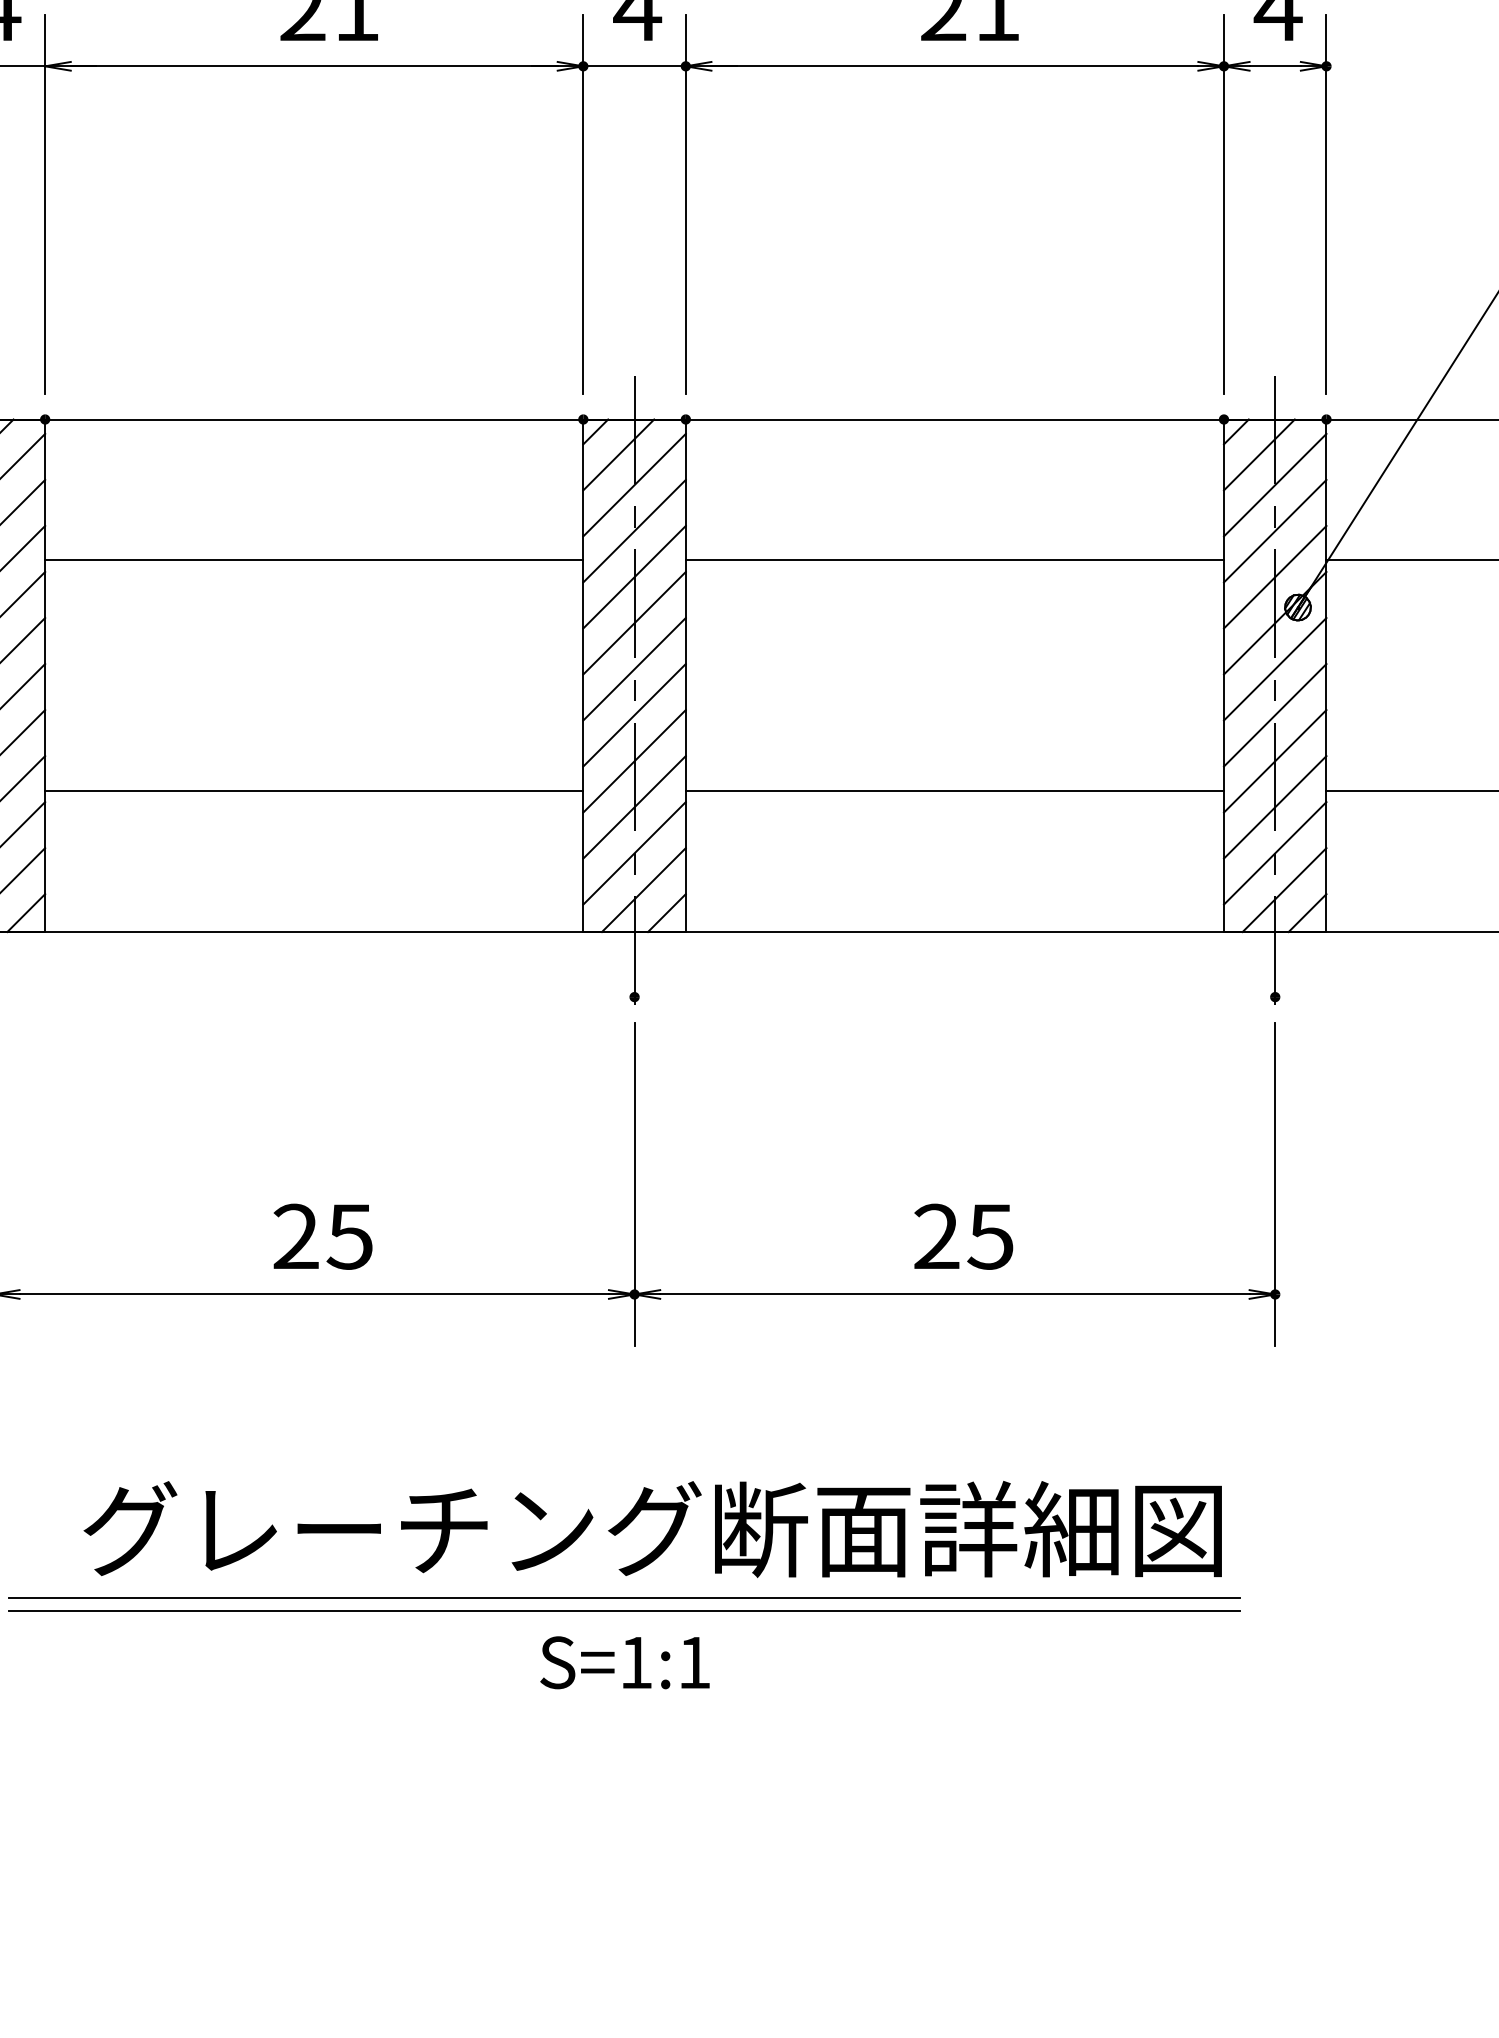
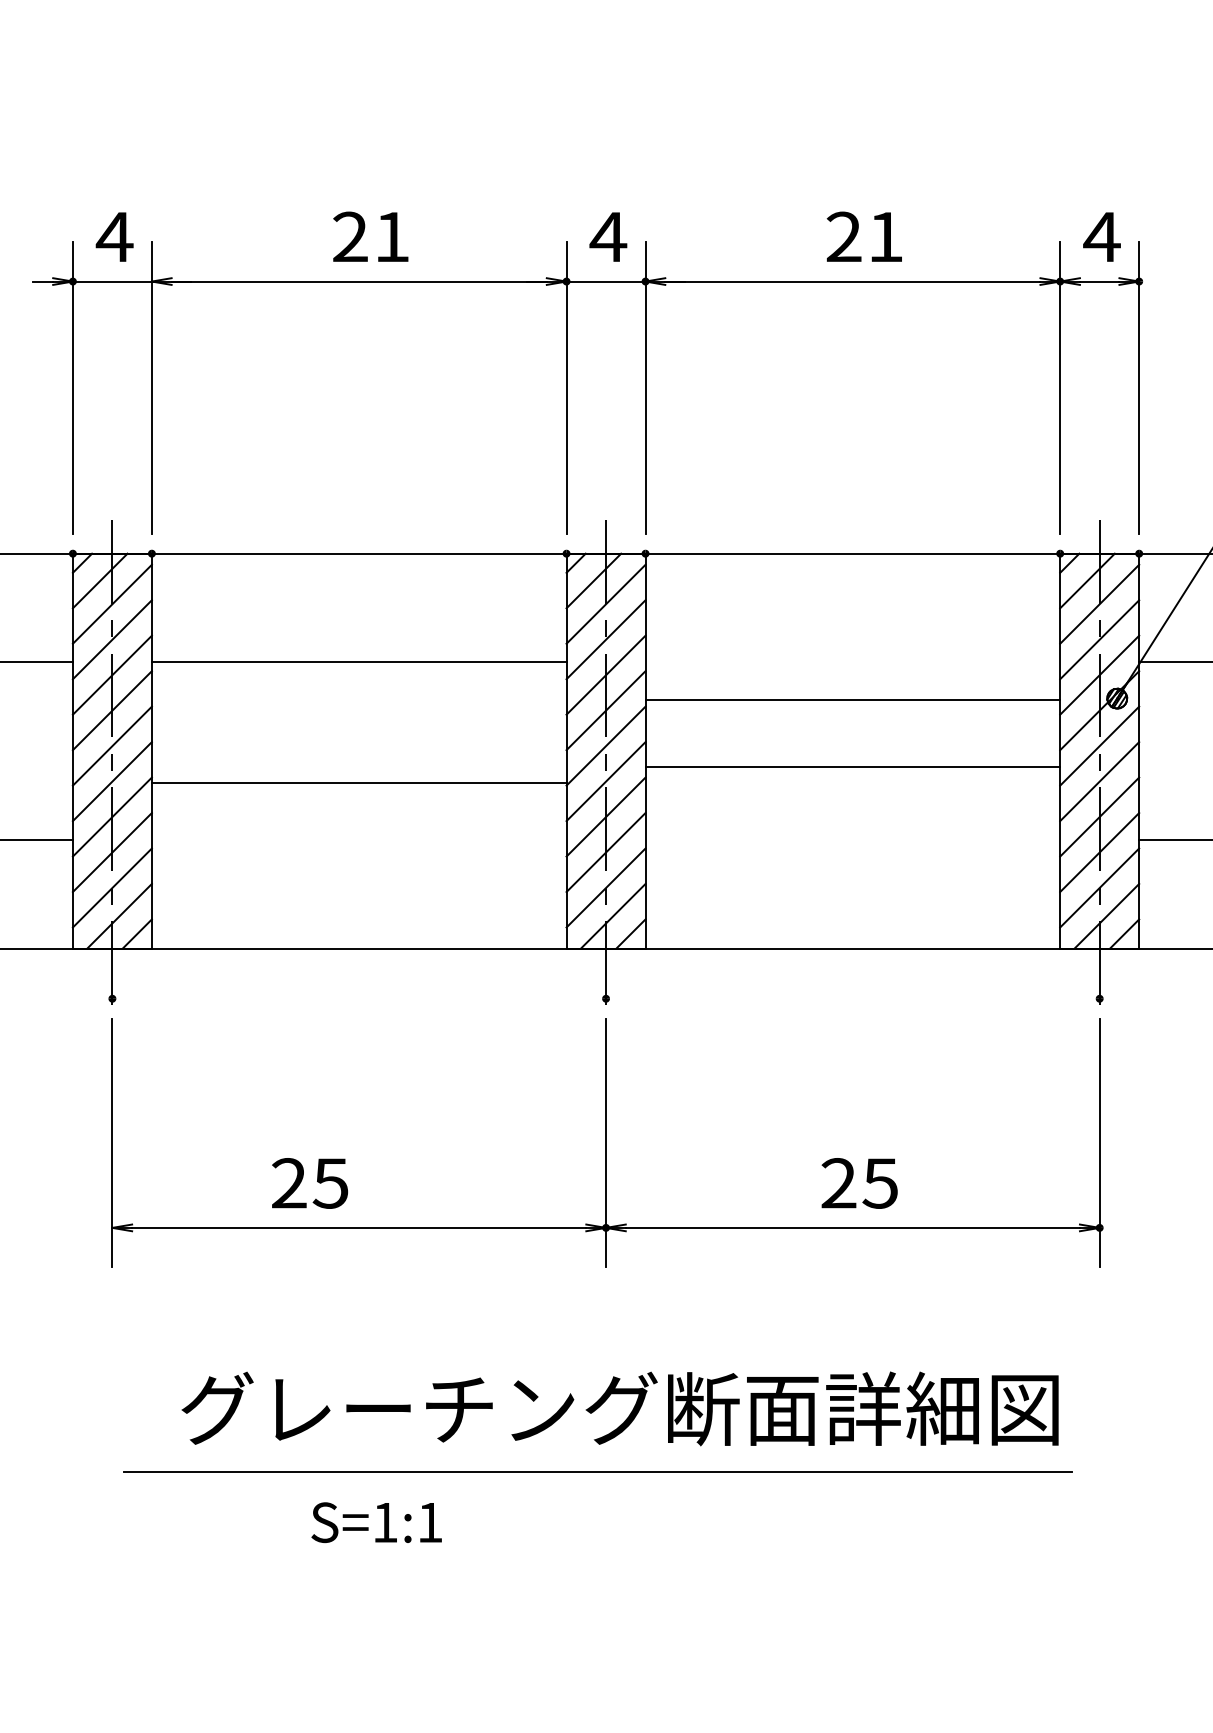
line: (954, 560) -> (852, 700), moved
line: (313, 791) -> (358, 783), moved
line: (954, 791) -> (852, 767), moved
text: (323, 1236) -> (310, 1183), moved
line: (623, 1598) -> (597, 1462), removed
text: (624, 1662) -> (376, 1522), moved

